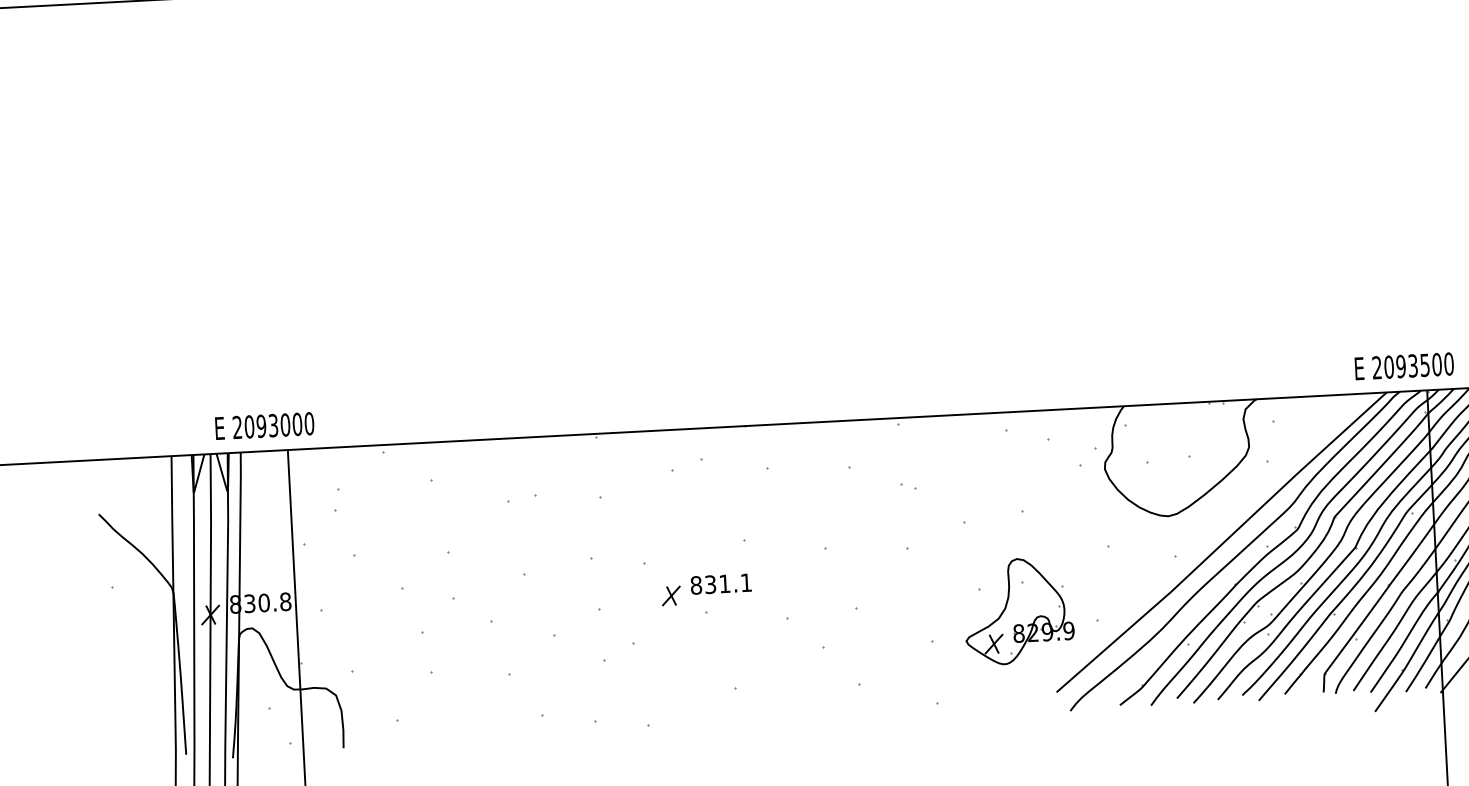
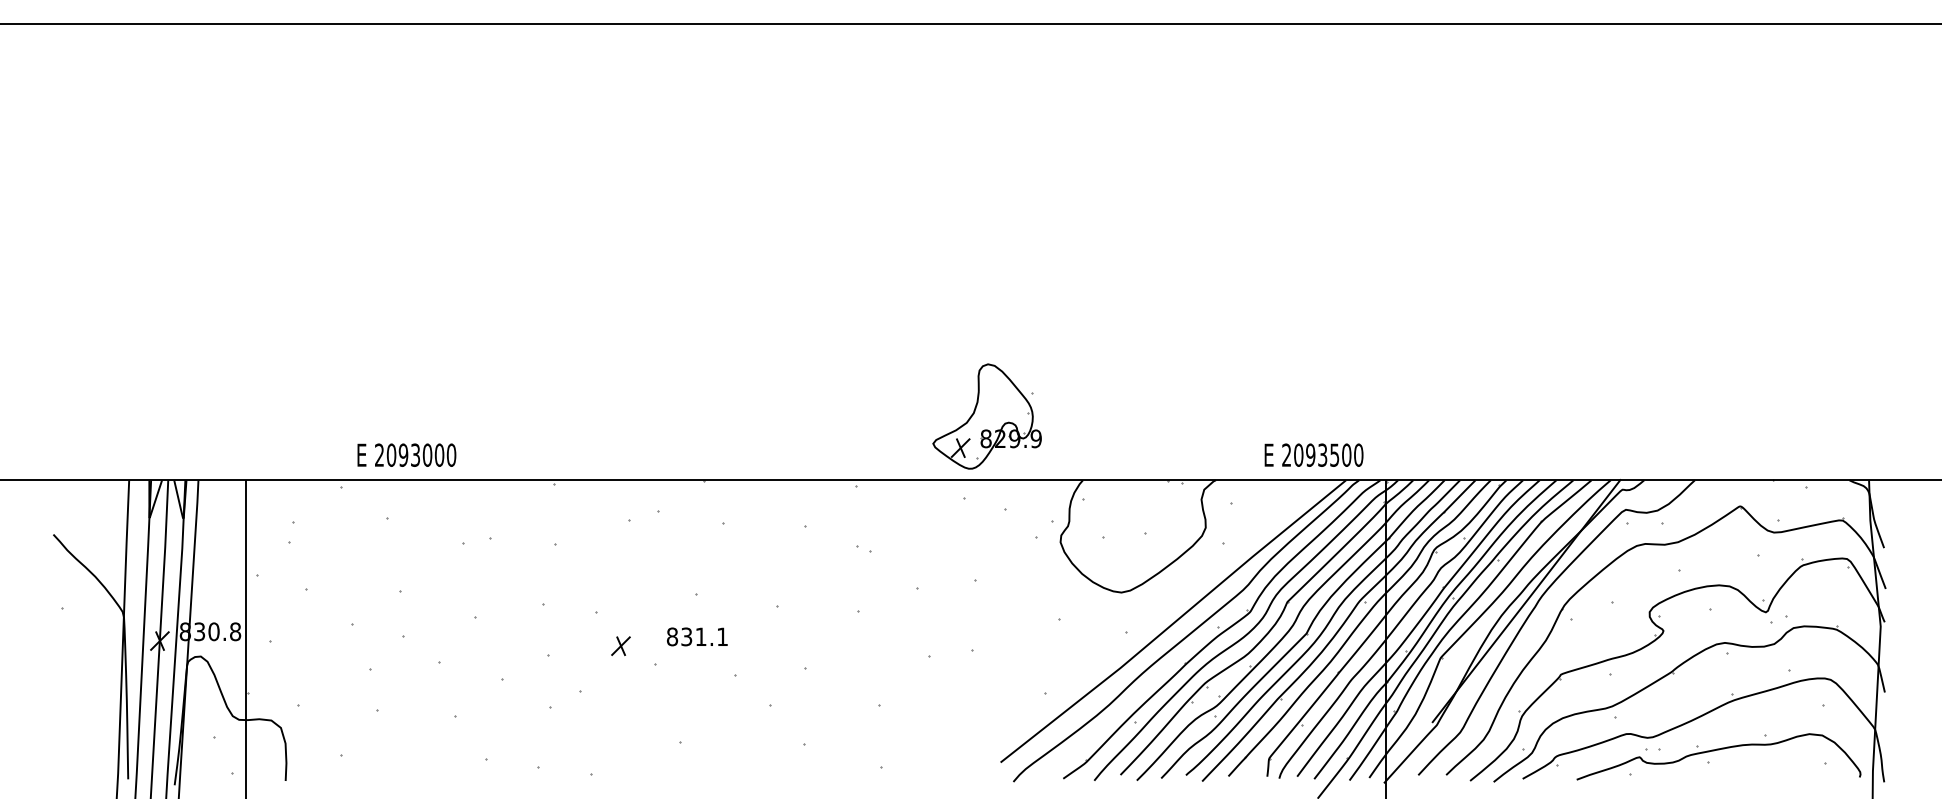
text: (1403, 365) -> (1313, 454), moved
text: (264, 425) -> (406, 454), moved
text: (721, 583) -> (697, 636), moved
part: (1018, 611) -> (986, 416), moved

